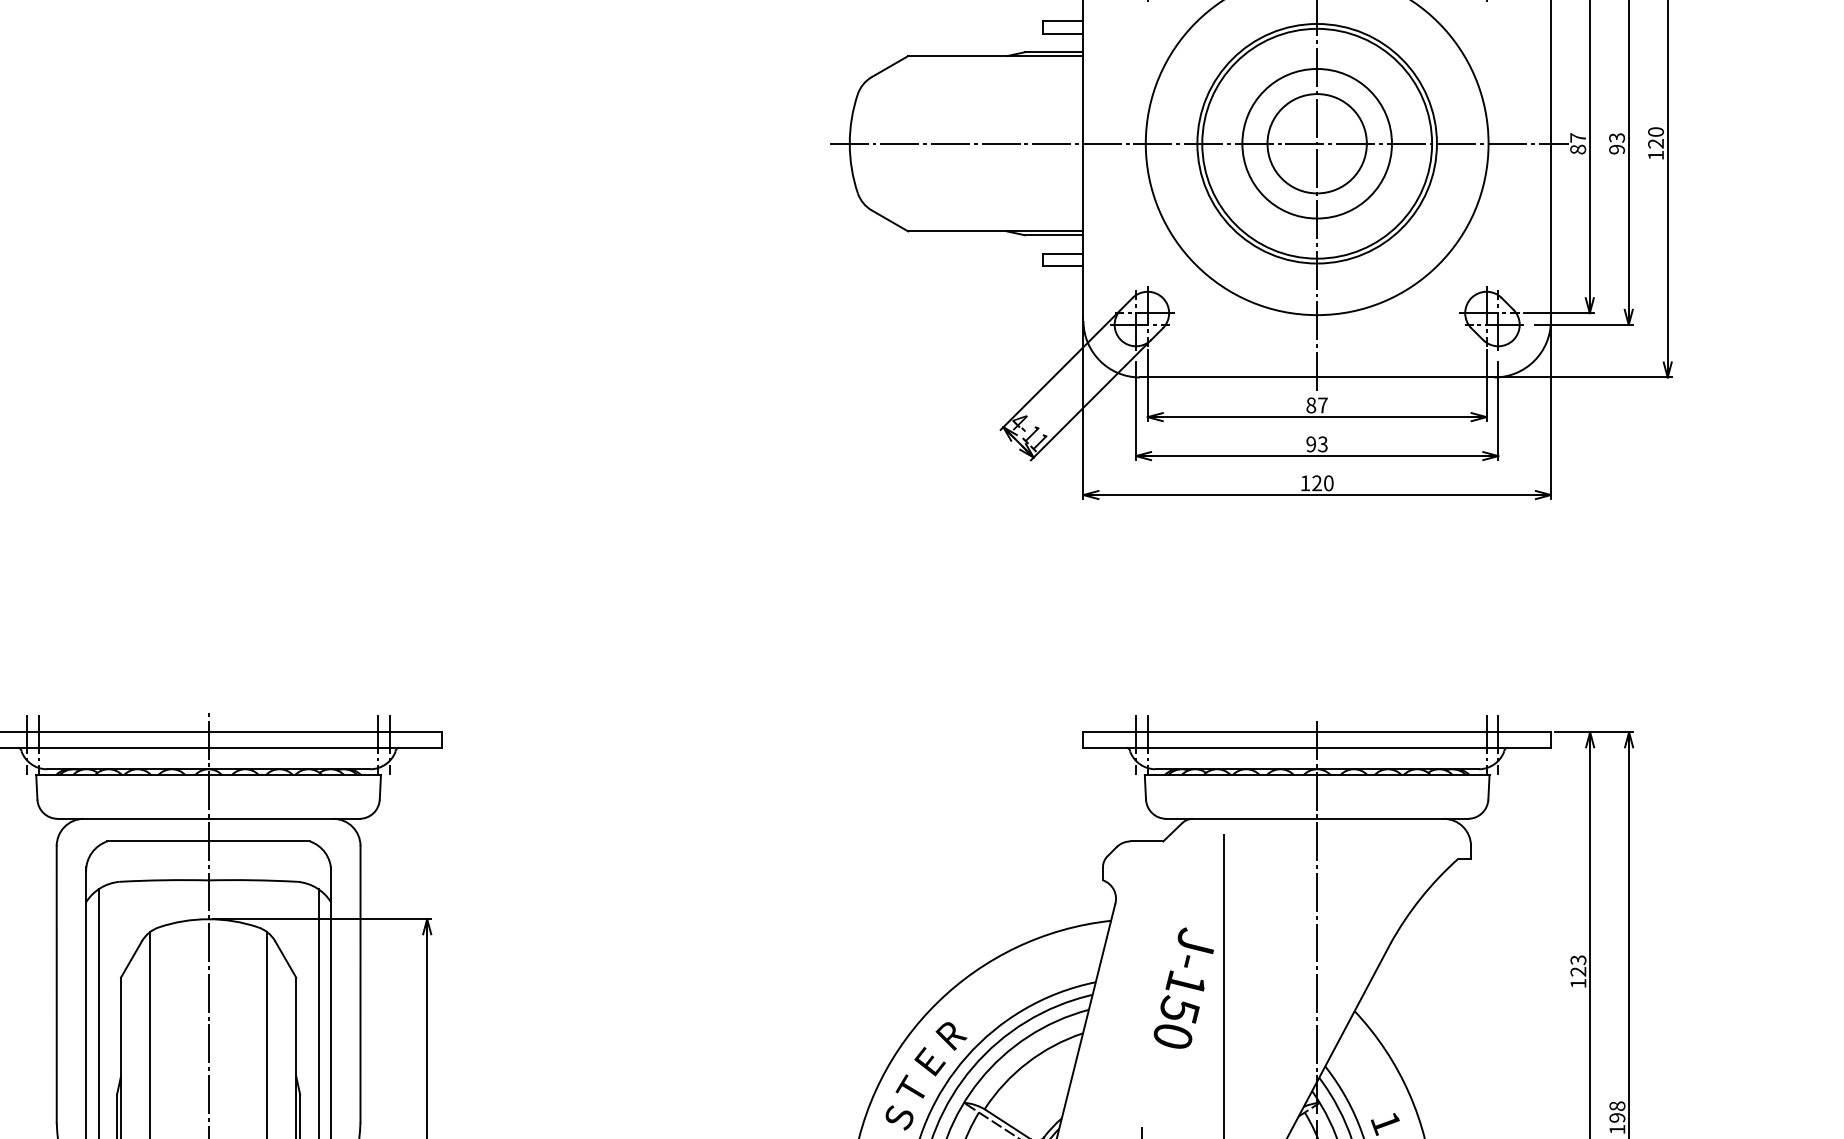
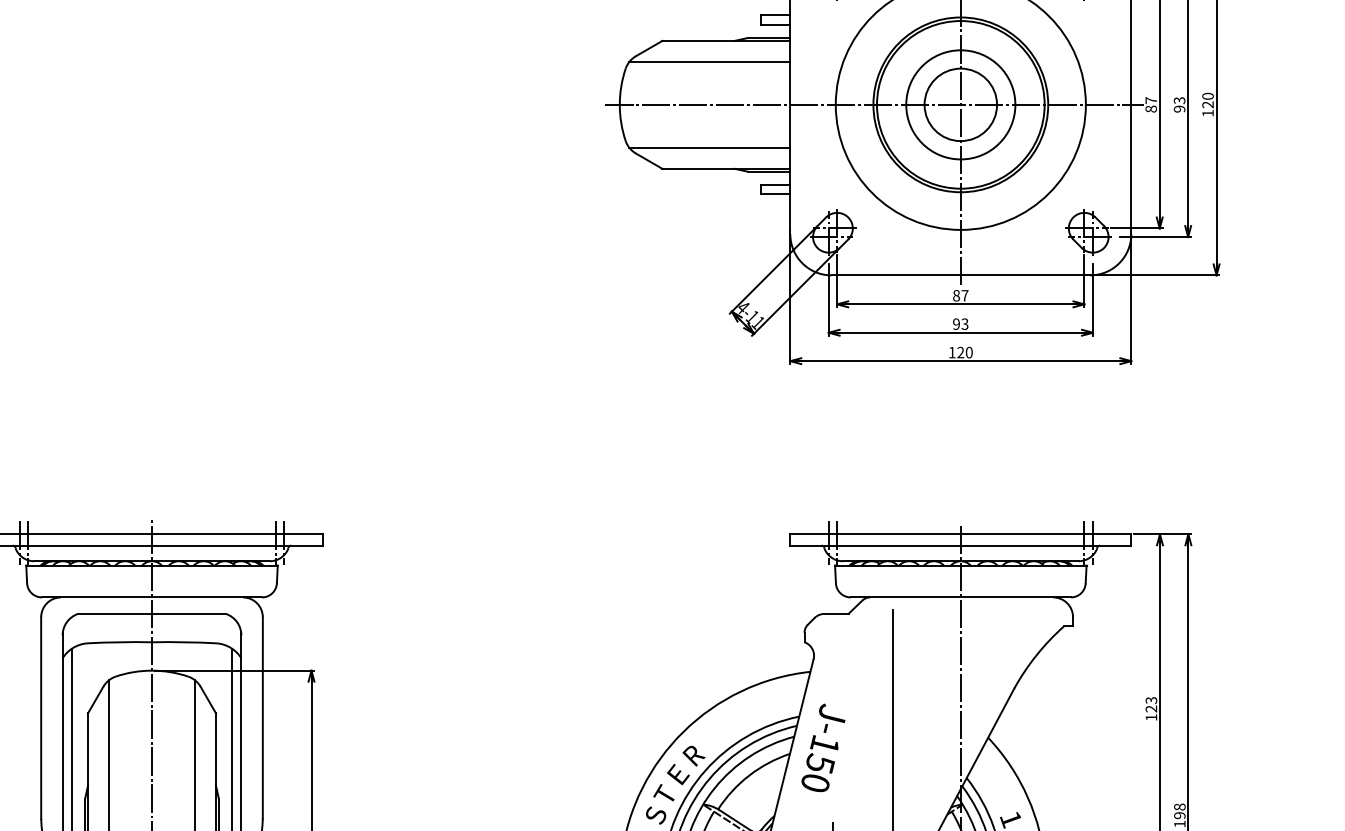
line: (972, 85) -> (709, 62), added
line: (972, 202) -> (709, 147), added
text: (1183, 987) -> (823, 747), moved

